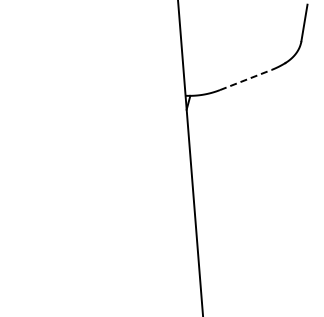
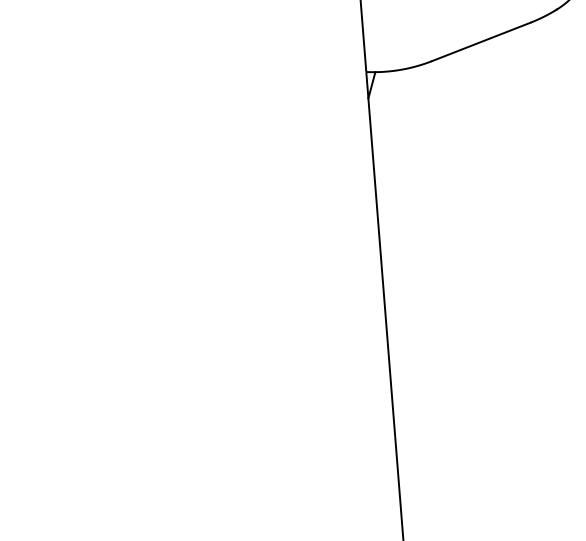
line: (245, 80) -> (480, 42), dashed -> solid

